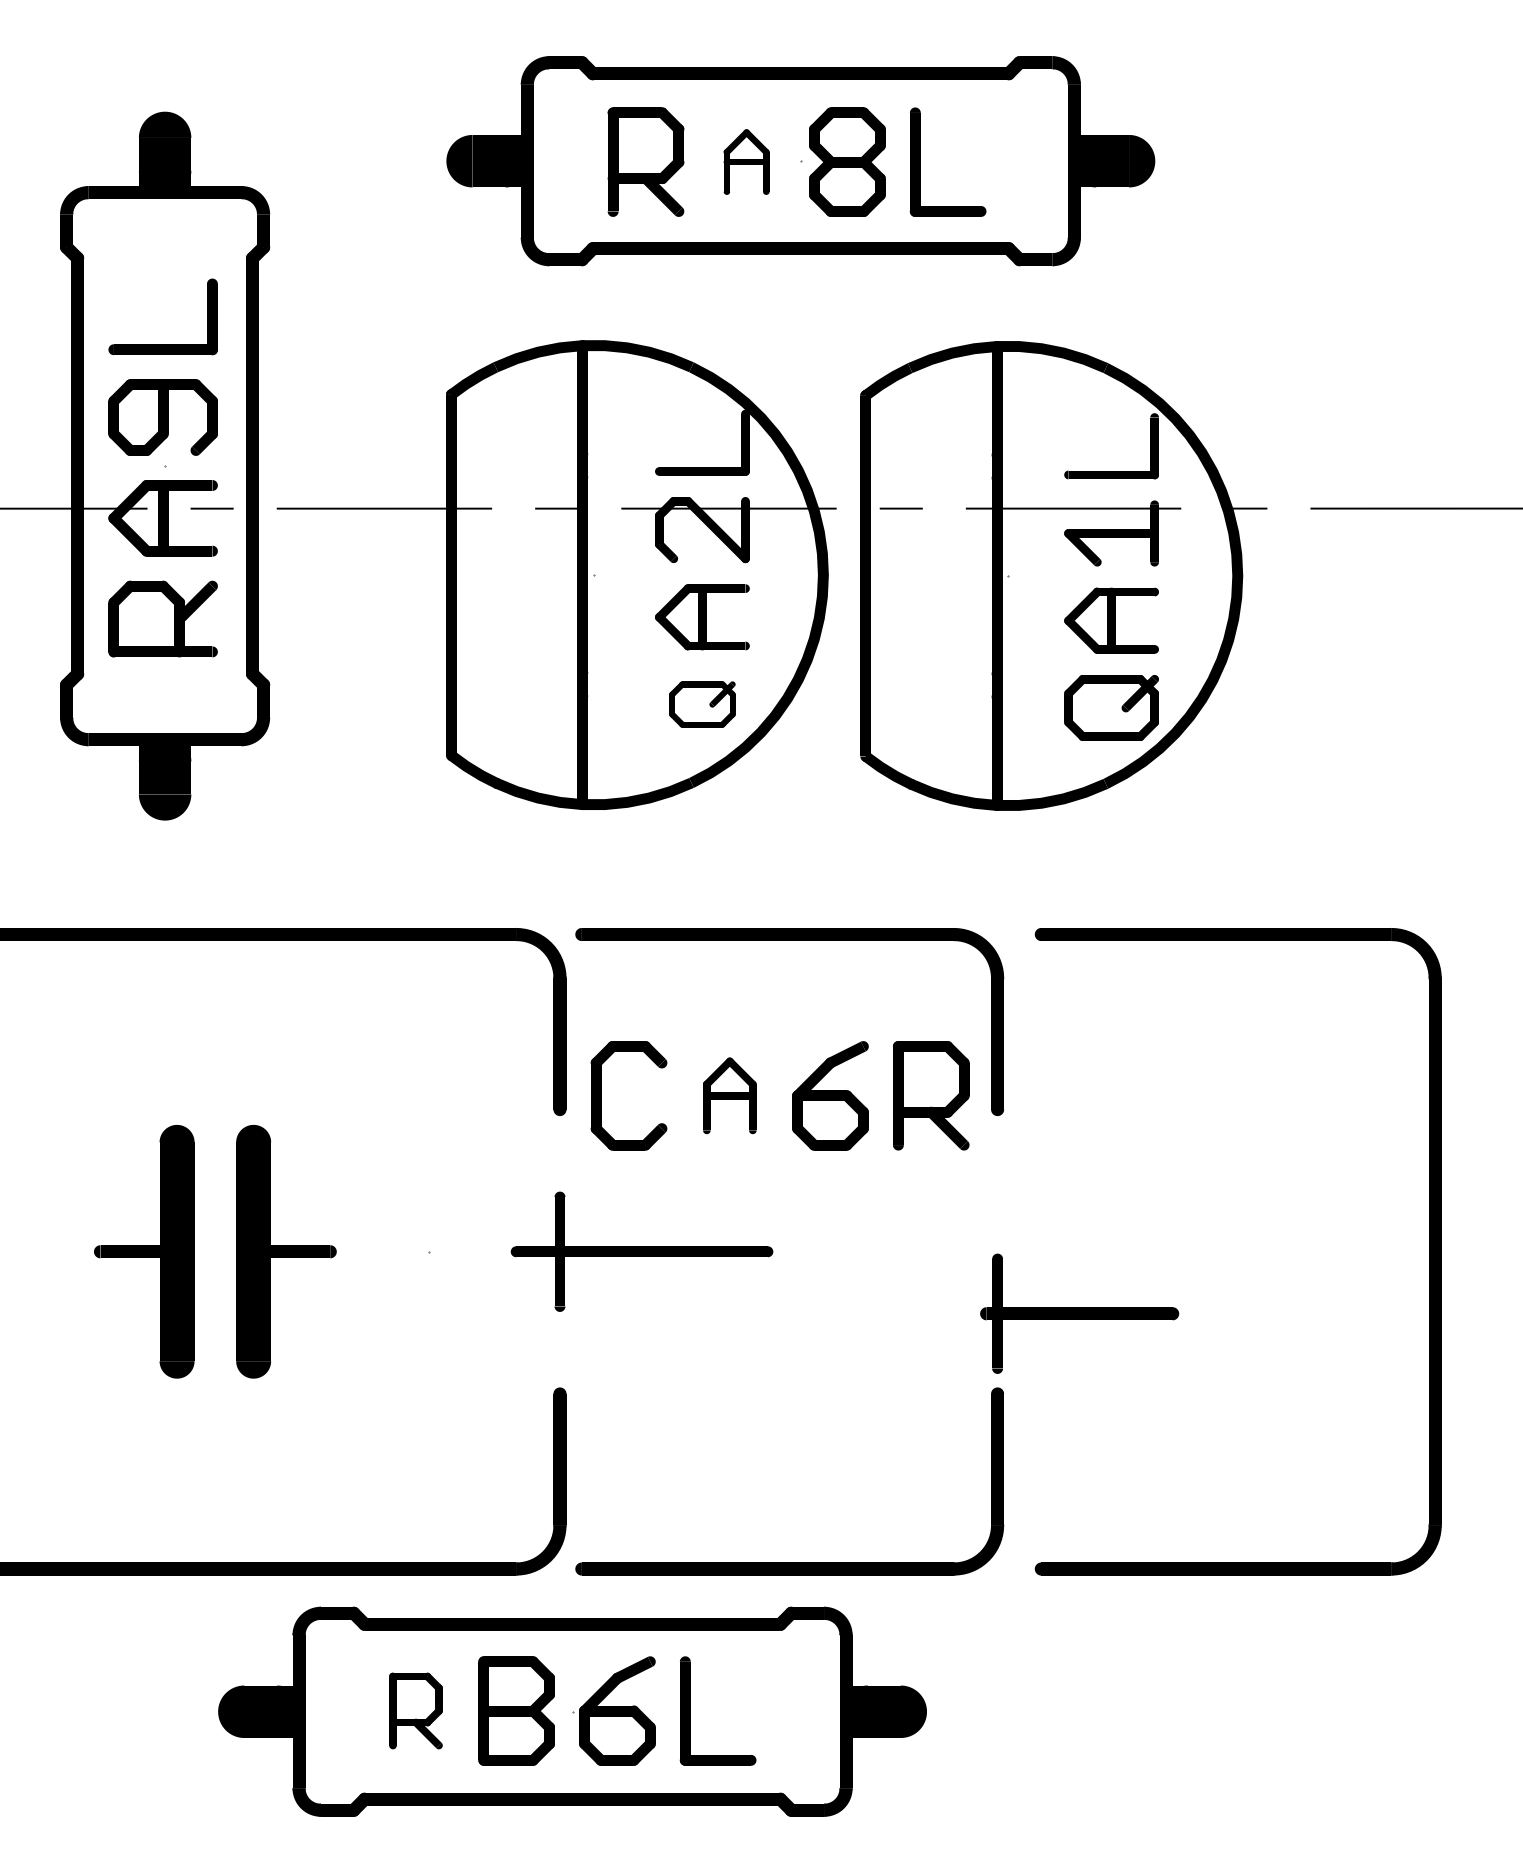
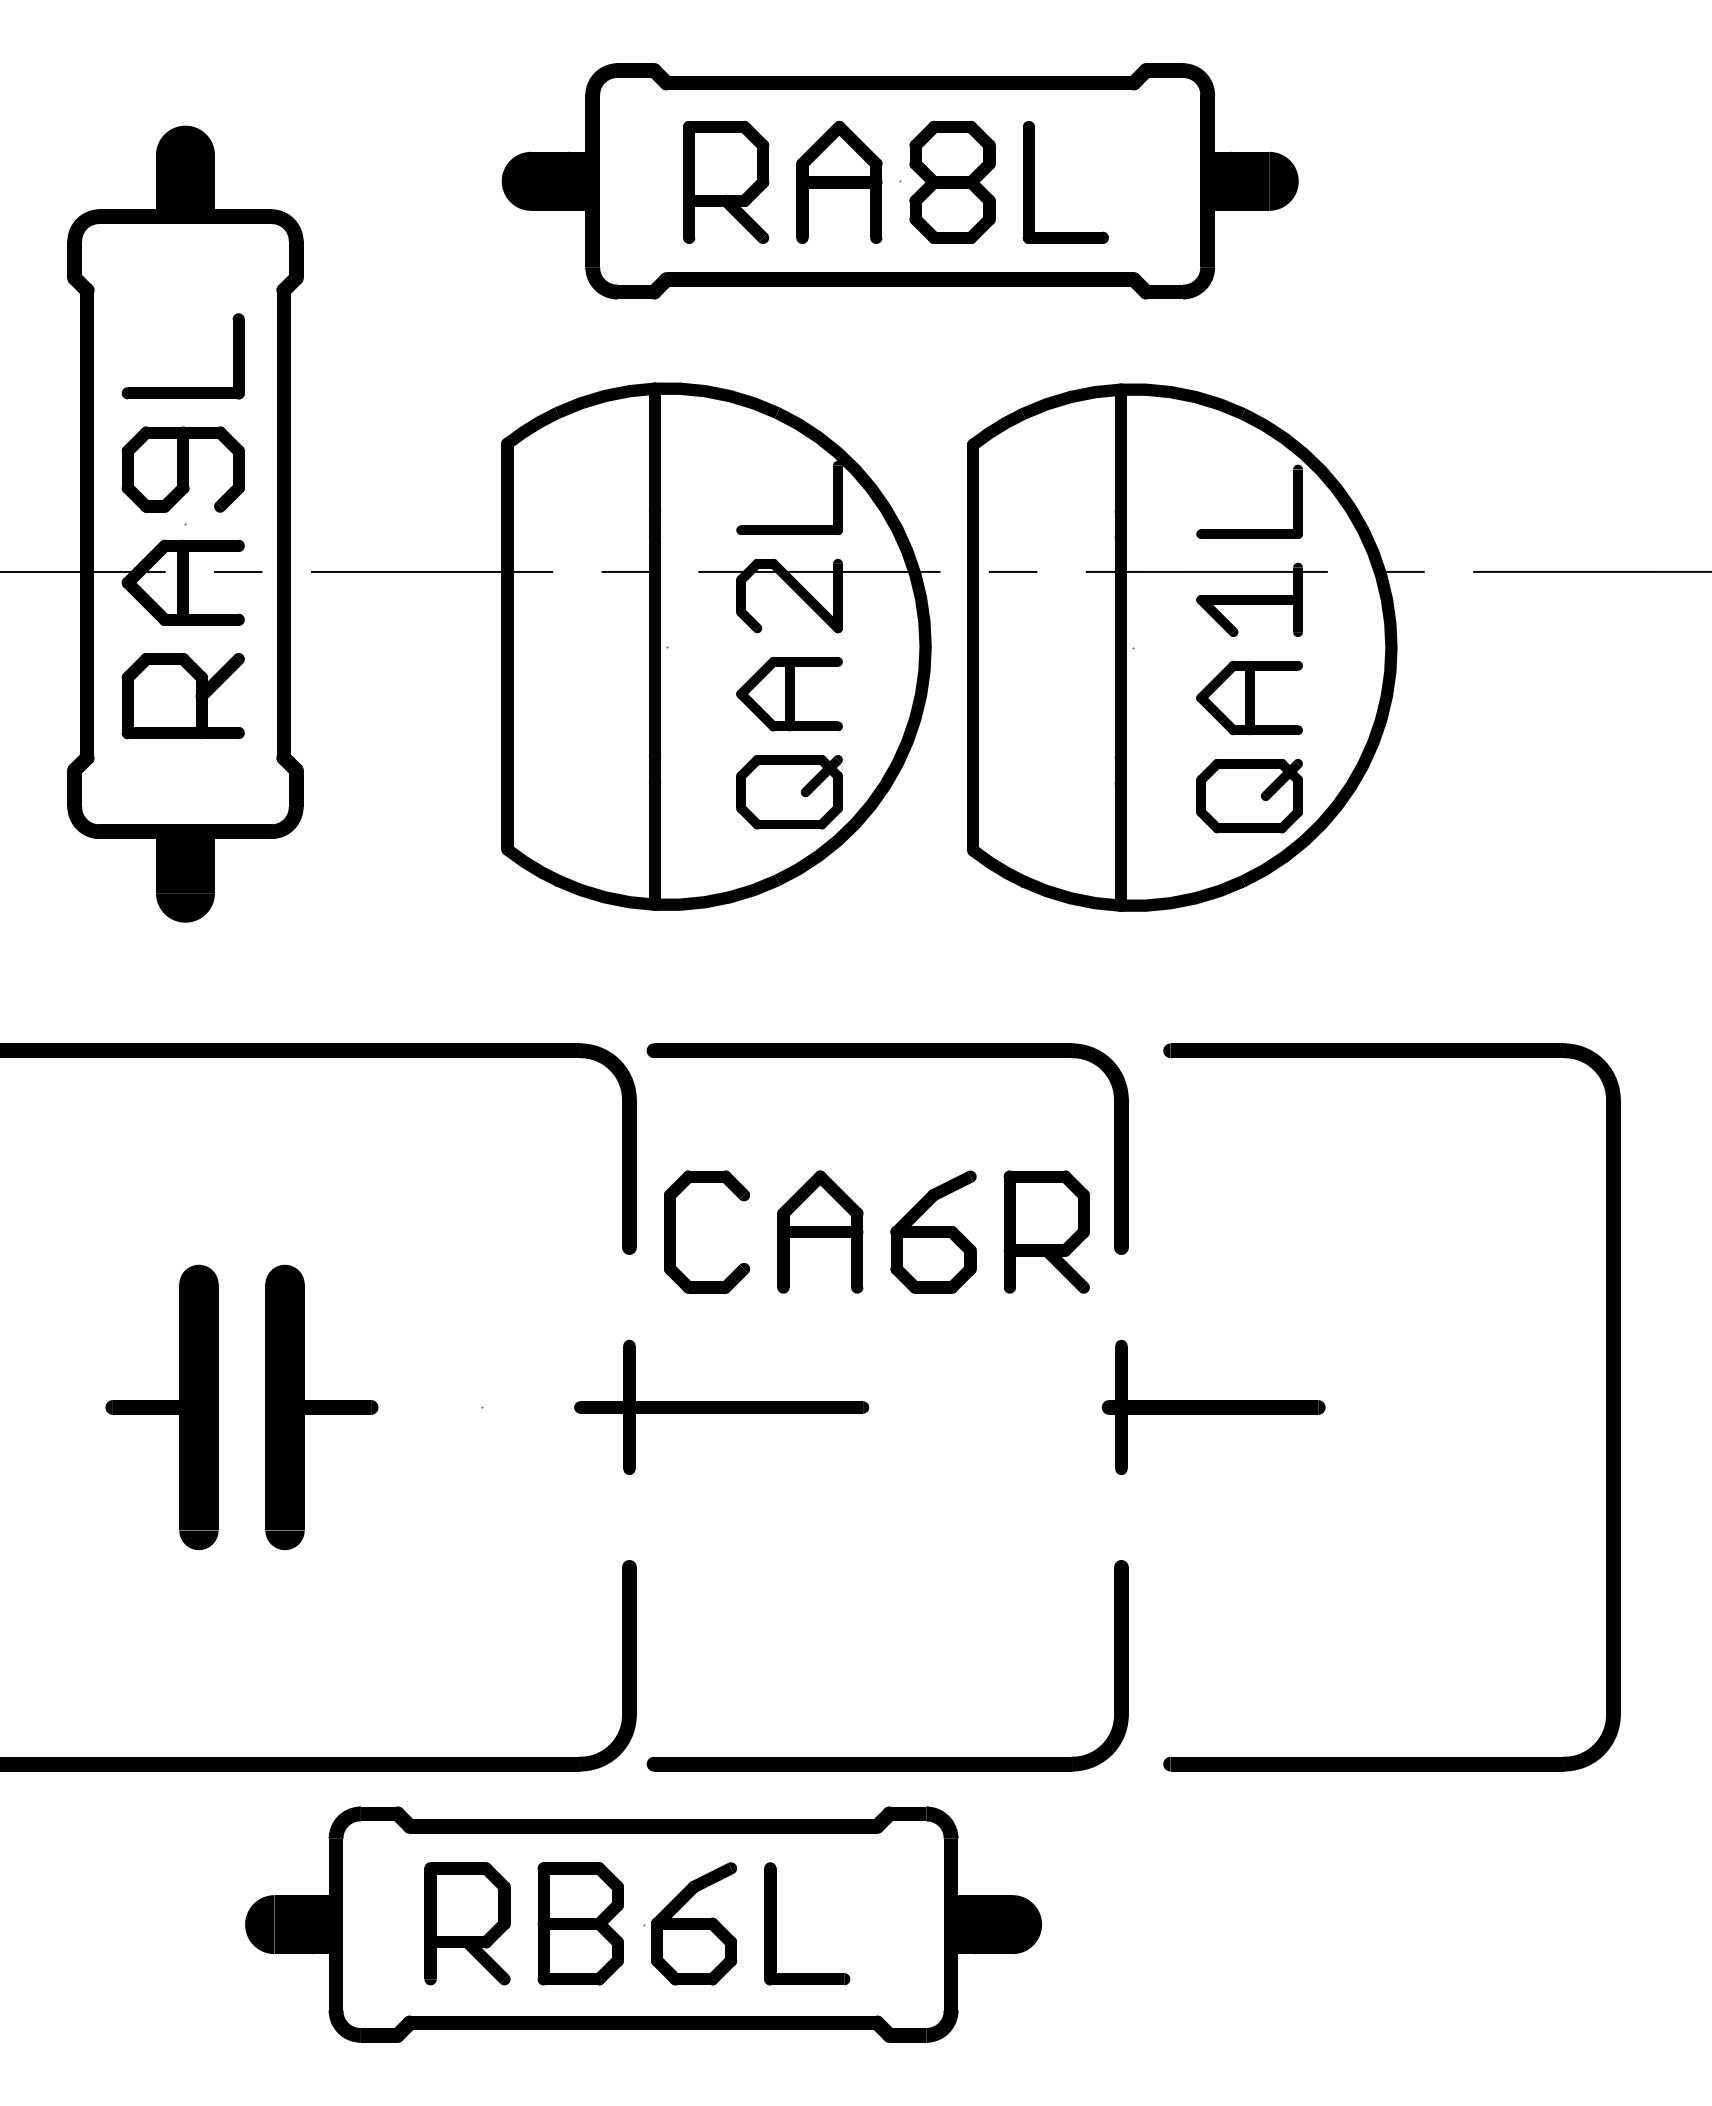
part: (746, 161) -> (839, 181), size x1.67
part: (702, 704) -> (789, 792), size x1.43
part: (729, 1095) -> (820, 1231), size x1.43
part: (1079, 1313) -> (1213, 1407), moved
part: (415, 1710) -> (466, 1923), size x1.43

